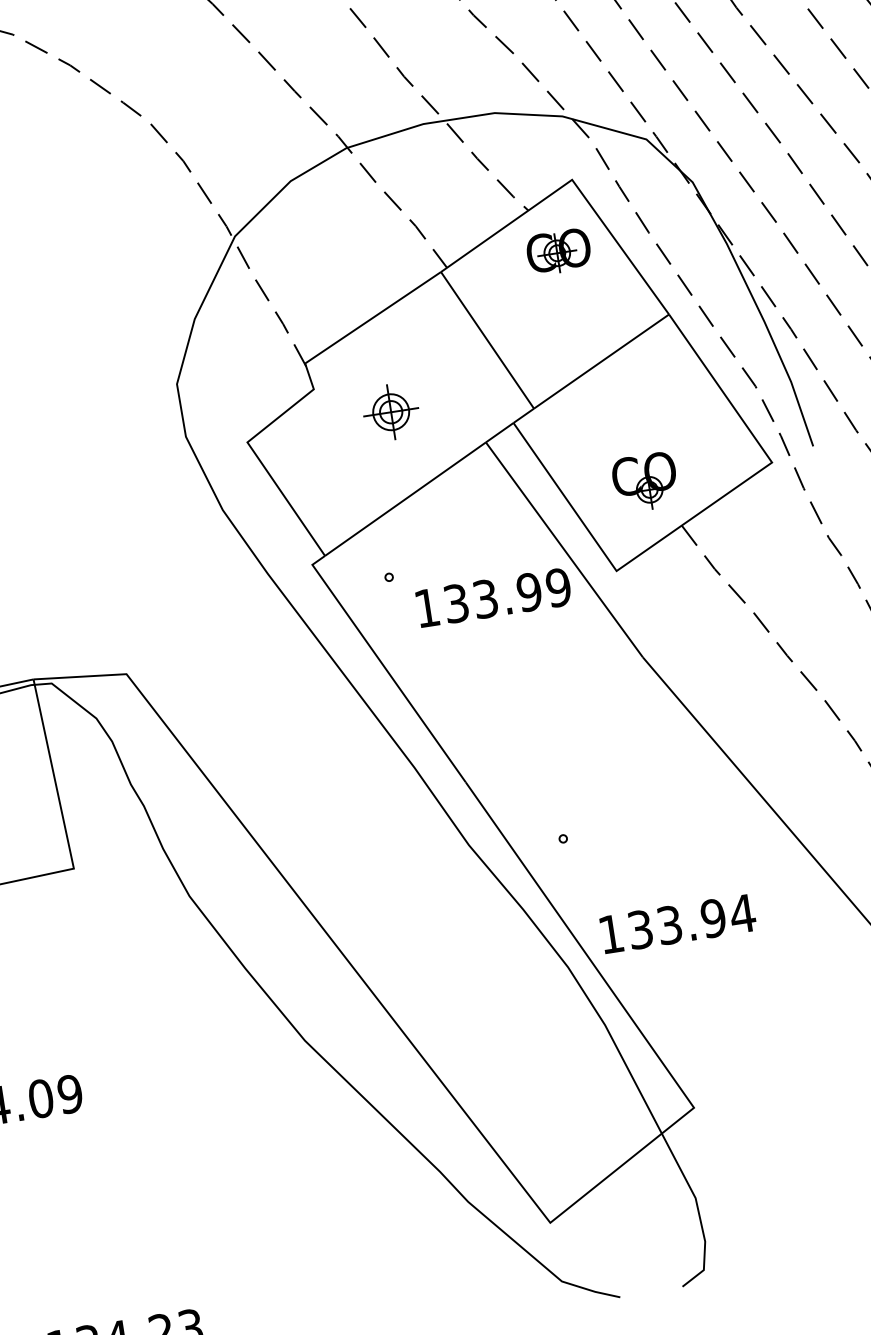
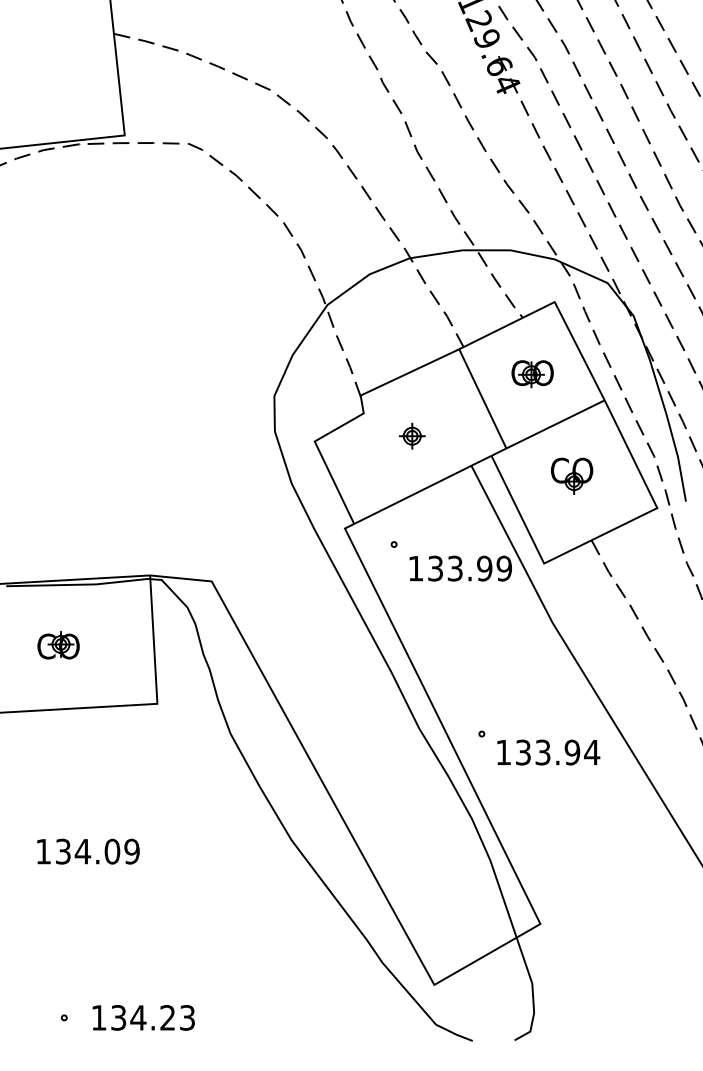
part: (558, 252) -> (532, 374), moved
part: (391, 410) -> (412, 435), size x0.71
part: (645, 481) -> (572, 475), moved
text: (677, 923) -> (548, 752), moved

